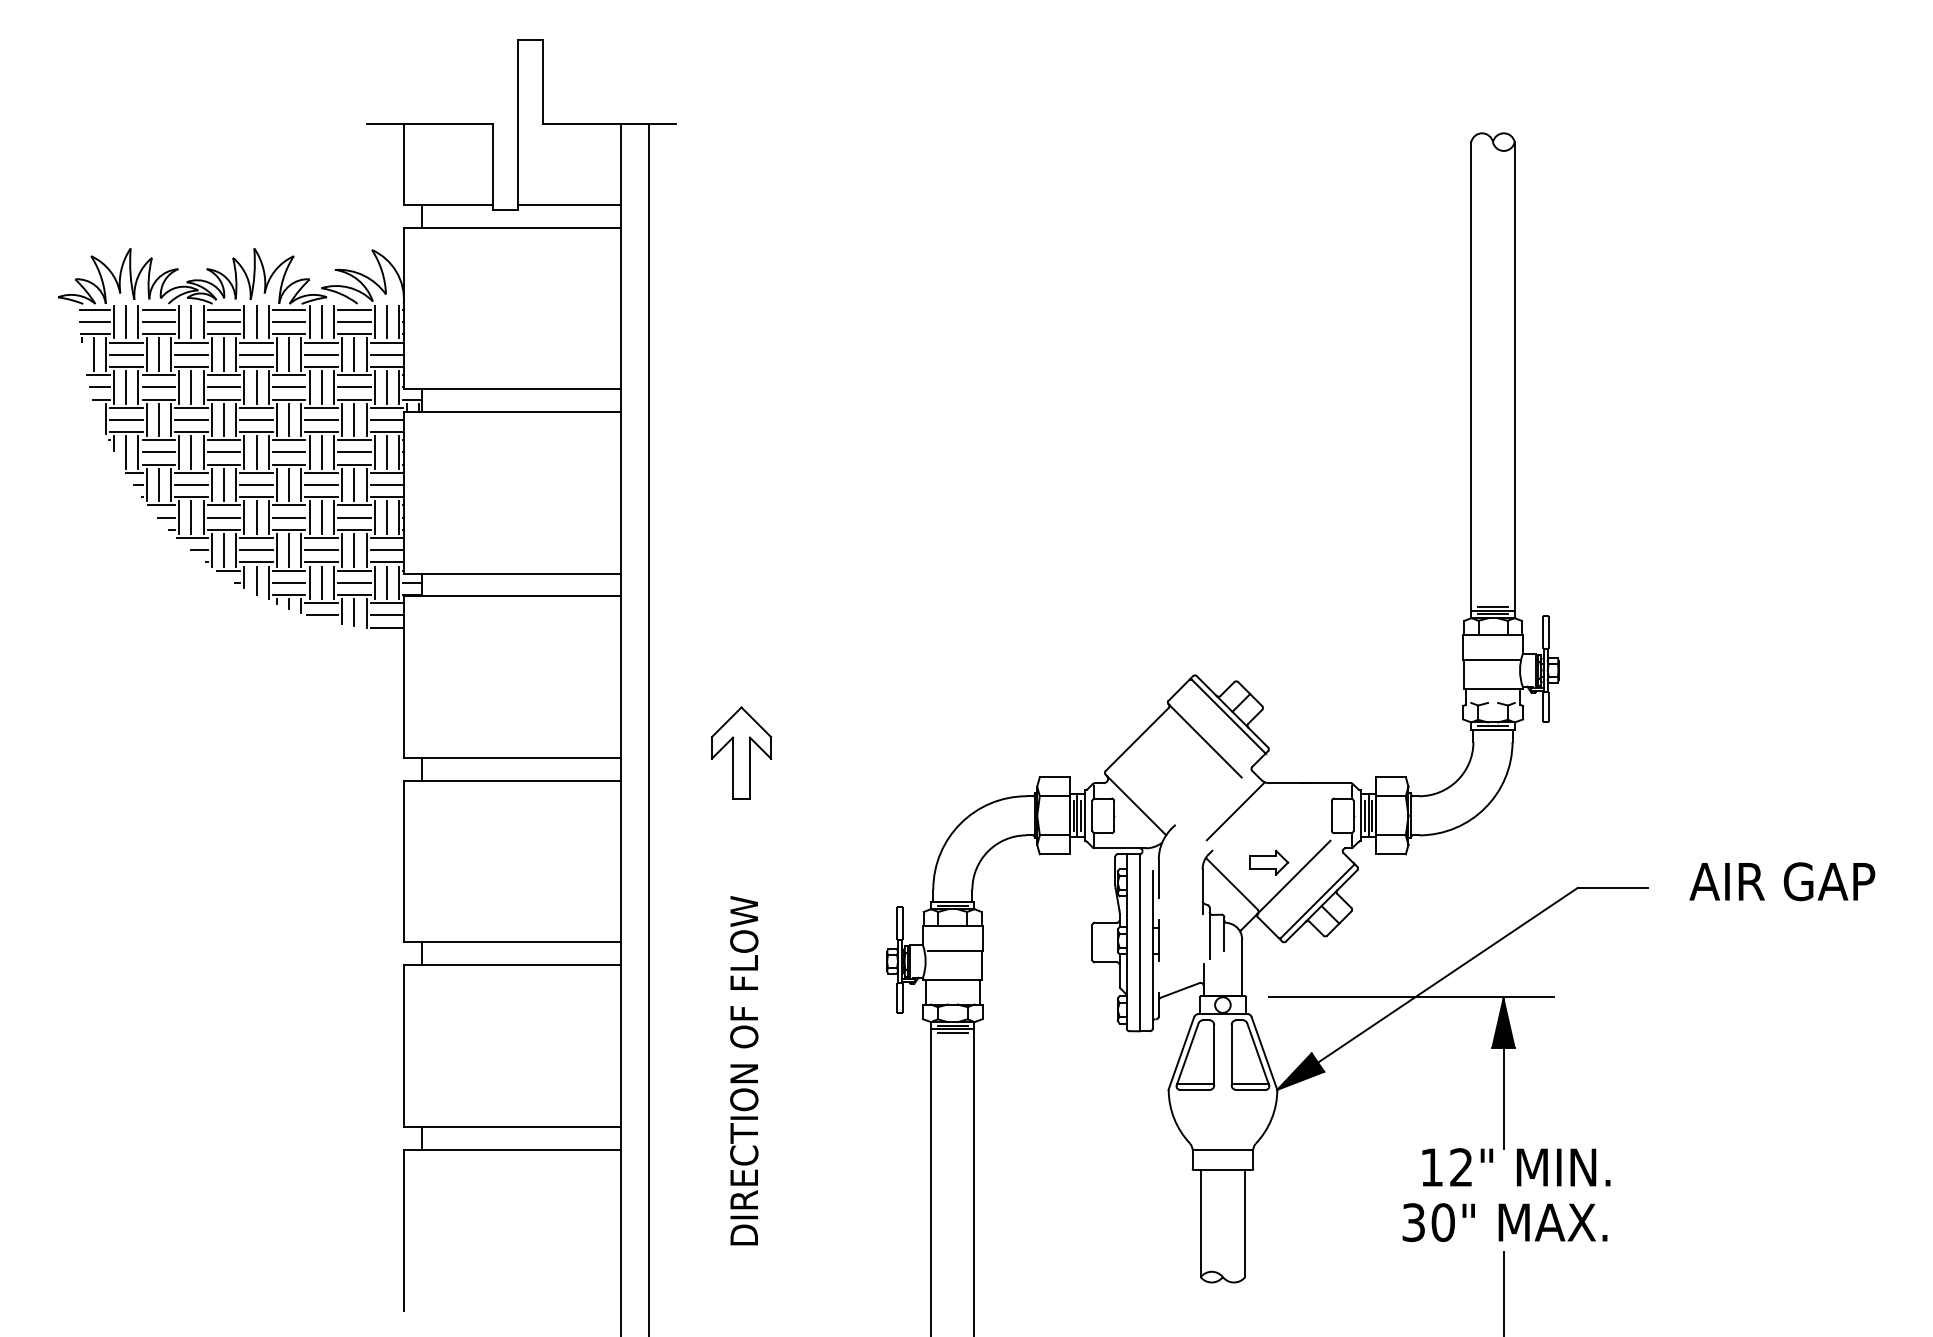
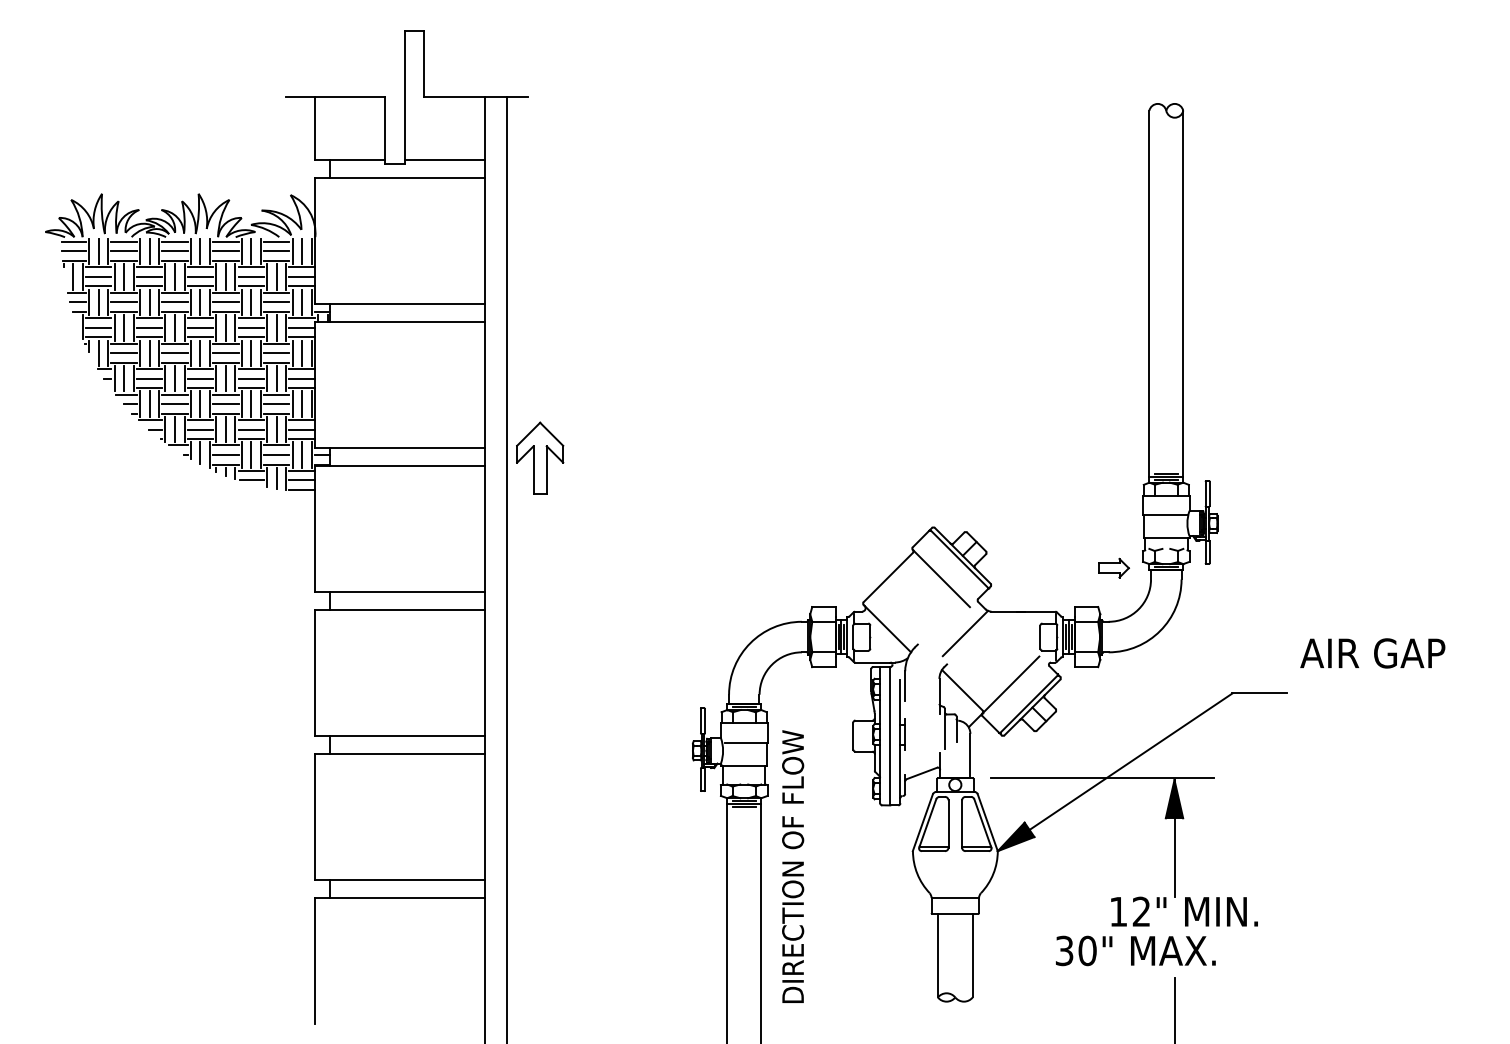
part: (741, 752) -> (540, 457), moved
part: (1269, 862) -> (1114, 568), moved
text: (1782, 881) -> (1372, 653), moved
text: (744, 1070) -> (793, 866), moved
text: (1504, 1222) -> (1135, 950), moved

